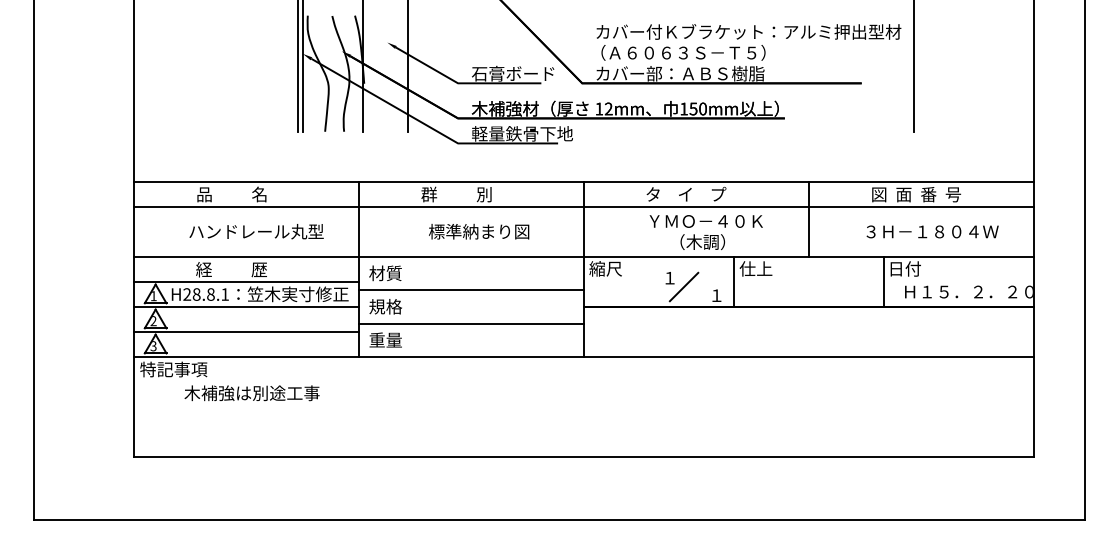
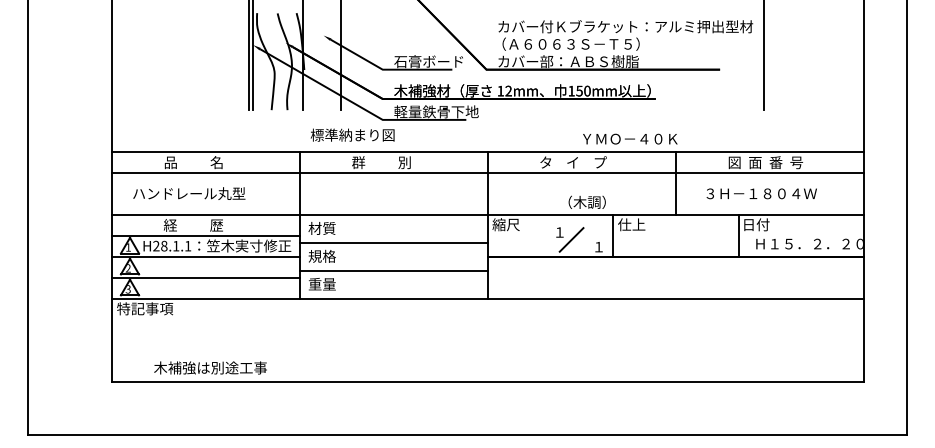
text: (705, 221) -> (629, 139), moved
text: (256, 231) -> (189, 193), moved
text: (479, 231) -> (353, 134), moved
text: (932, 231) -> (761, 193), moved
text: (210, 294) -> (175, 246), H28.8.1 -> H28.1.1
text: (251, 393) -> (210, 368), moved

